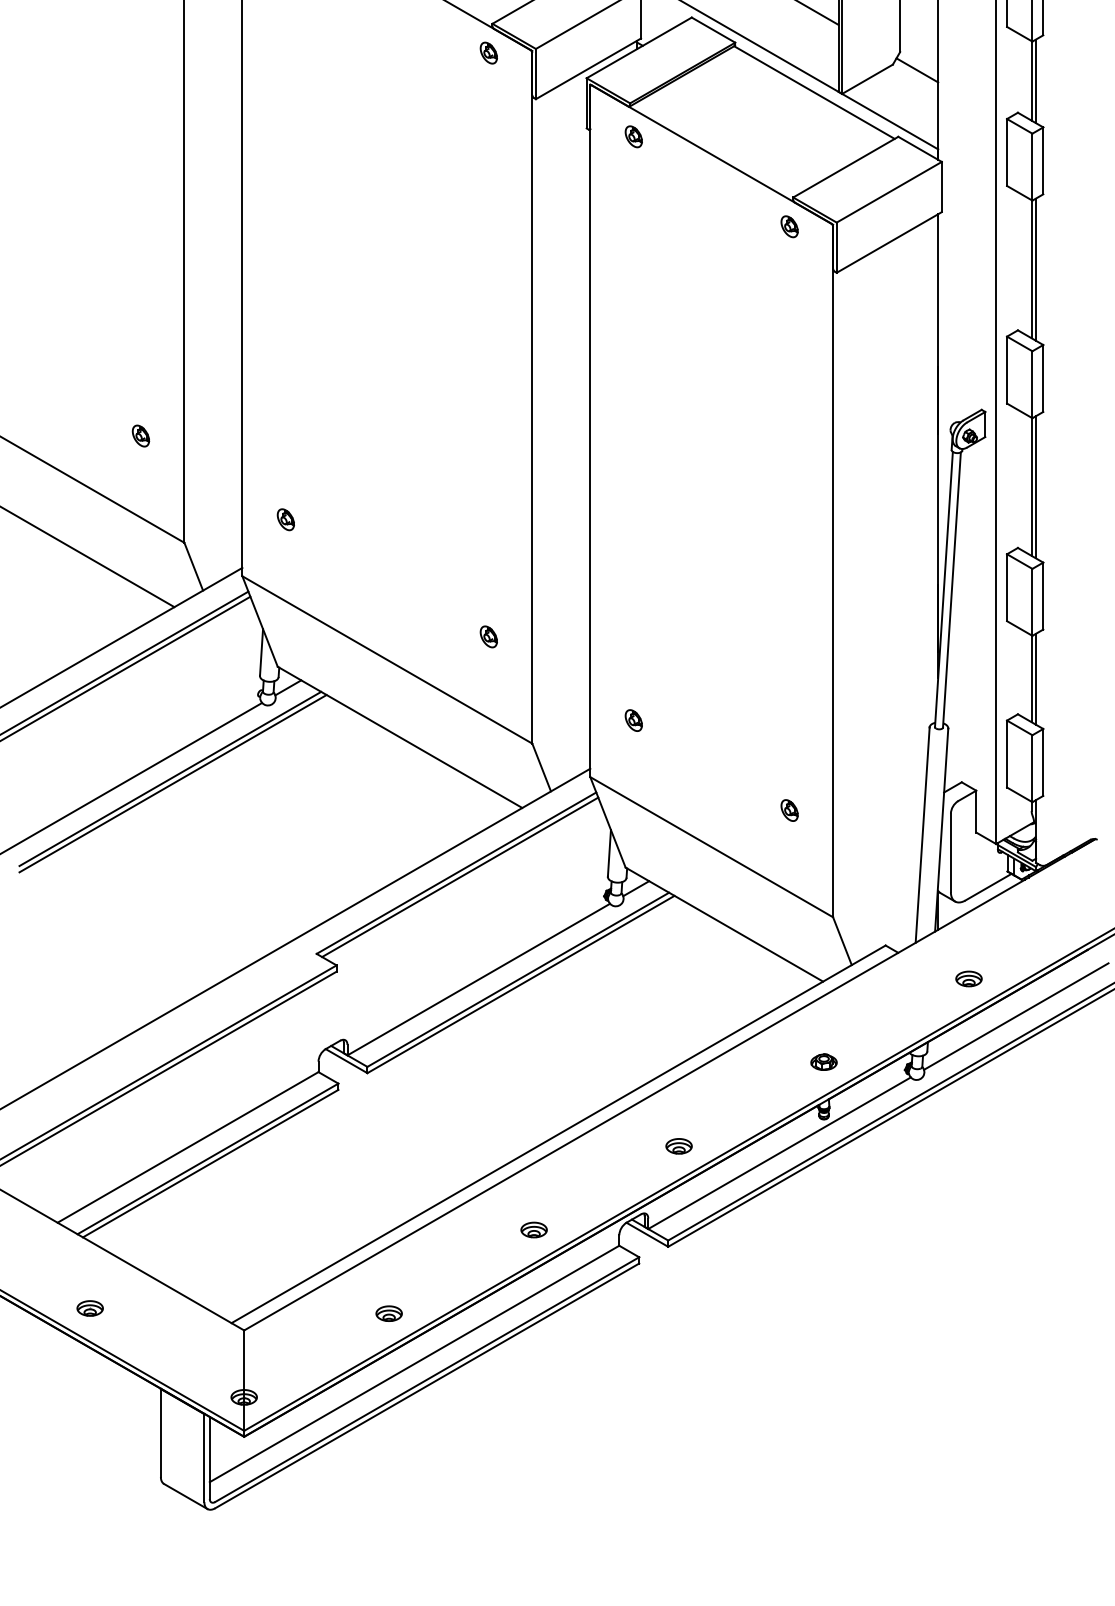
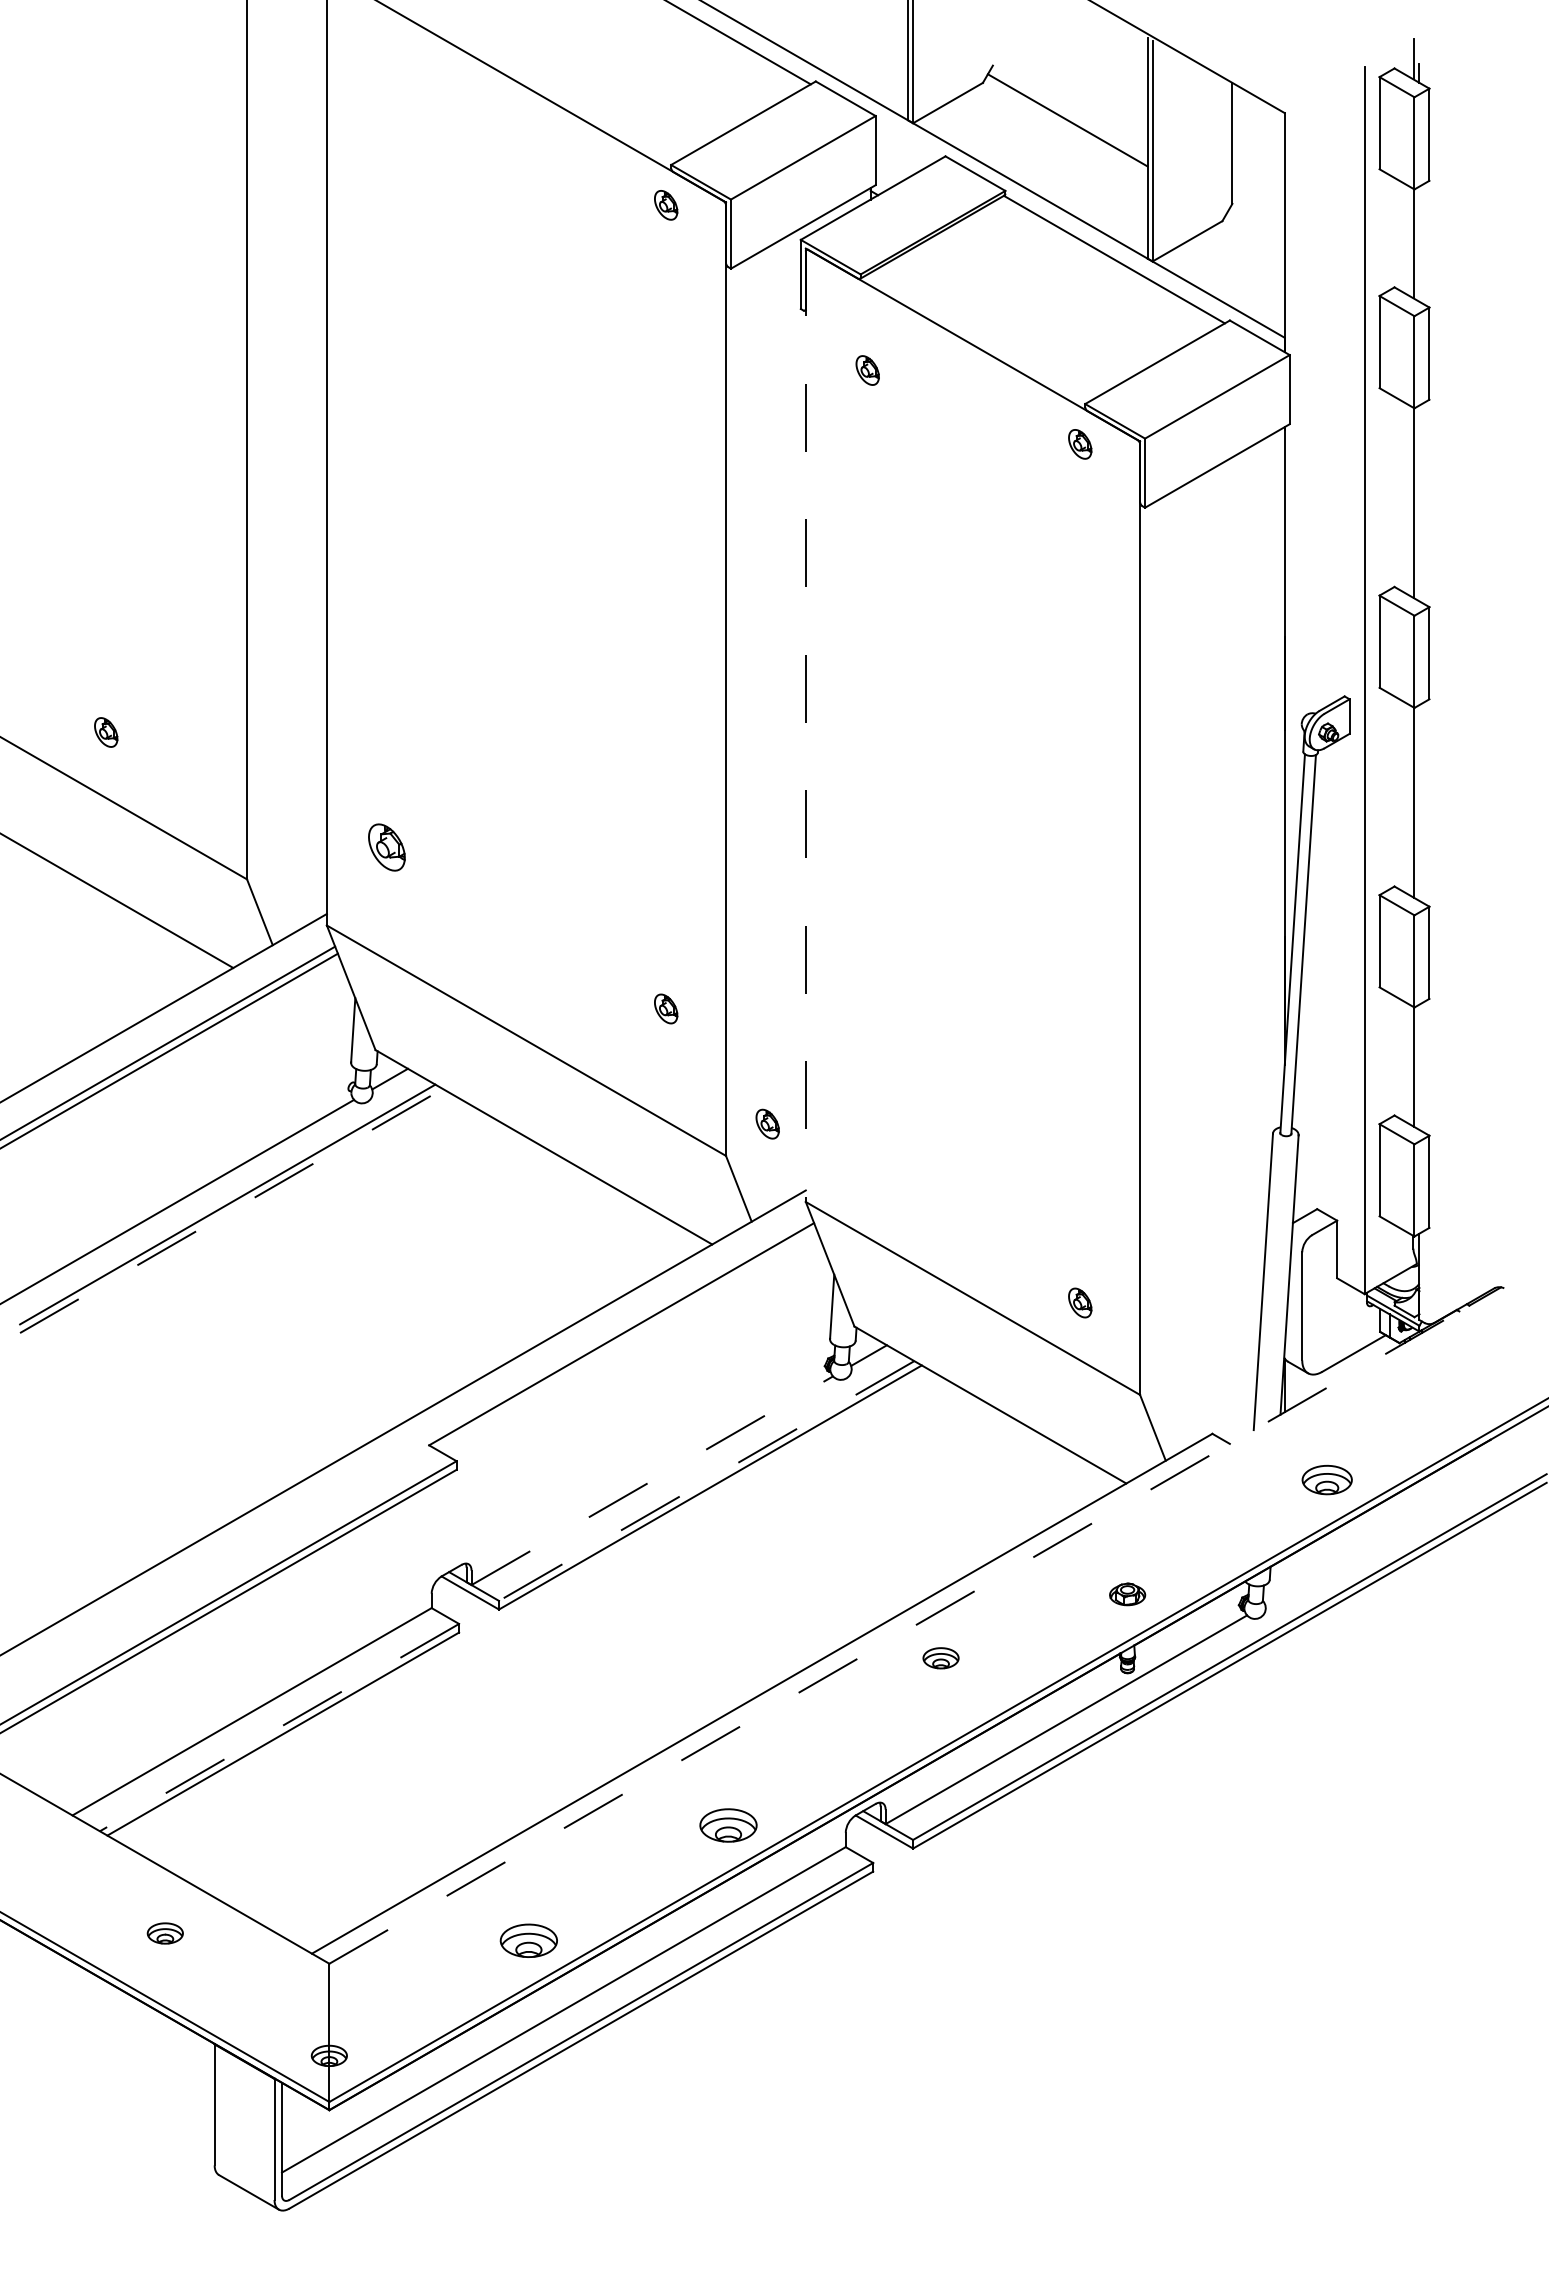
line: (916, 69) -> (1255, 228), removed
line: (1036, 80) -> (1419, 243), removed
part: (633, 136) -> (867, 370), moved
line: (1036, 269) -> (1419, 503), removed
line: (590, 430) -> (805, 725), solid -> dashed
part: (141, 436) -> (106, 732), moved
line: (1036, 486) -> (1419, 802), removed
part: (285, 519) -> (386, 847), size x1.6
line: (1036, 678) -> (1419, 1066), removed
part: (633, 720) -> (767, 1123), moved
line: (173, 783) -> (231, 1210), solid -> dashed
part: (789, 810) -> (1080, 1302), moved
line: (460, 877) -> (626, 1339), removed
part: (968, 978) -> (1326, 1479), size x1.4
line: (478, 979) -> (652, 1480), solid -> dashed
line: (518, 980) -> (706, 1481), solid -> dashed
line: (1016, 1016) -> (1392, 1531), removed
line: (669, 1084) -> (915, 1625), solid -> dashed
part: (678, 1146) -> (940, 1658), moved
line: (207, 1158) -> (279, 1727), solid -> dashed
part: (534, 1230) -> (728, 1825), size x1.6
part: (89, 1308) -> (164, 1933), moved
part: (388, 1313) -> (528, 1940), size x1.6

